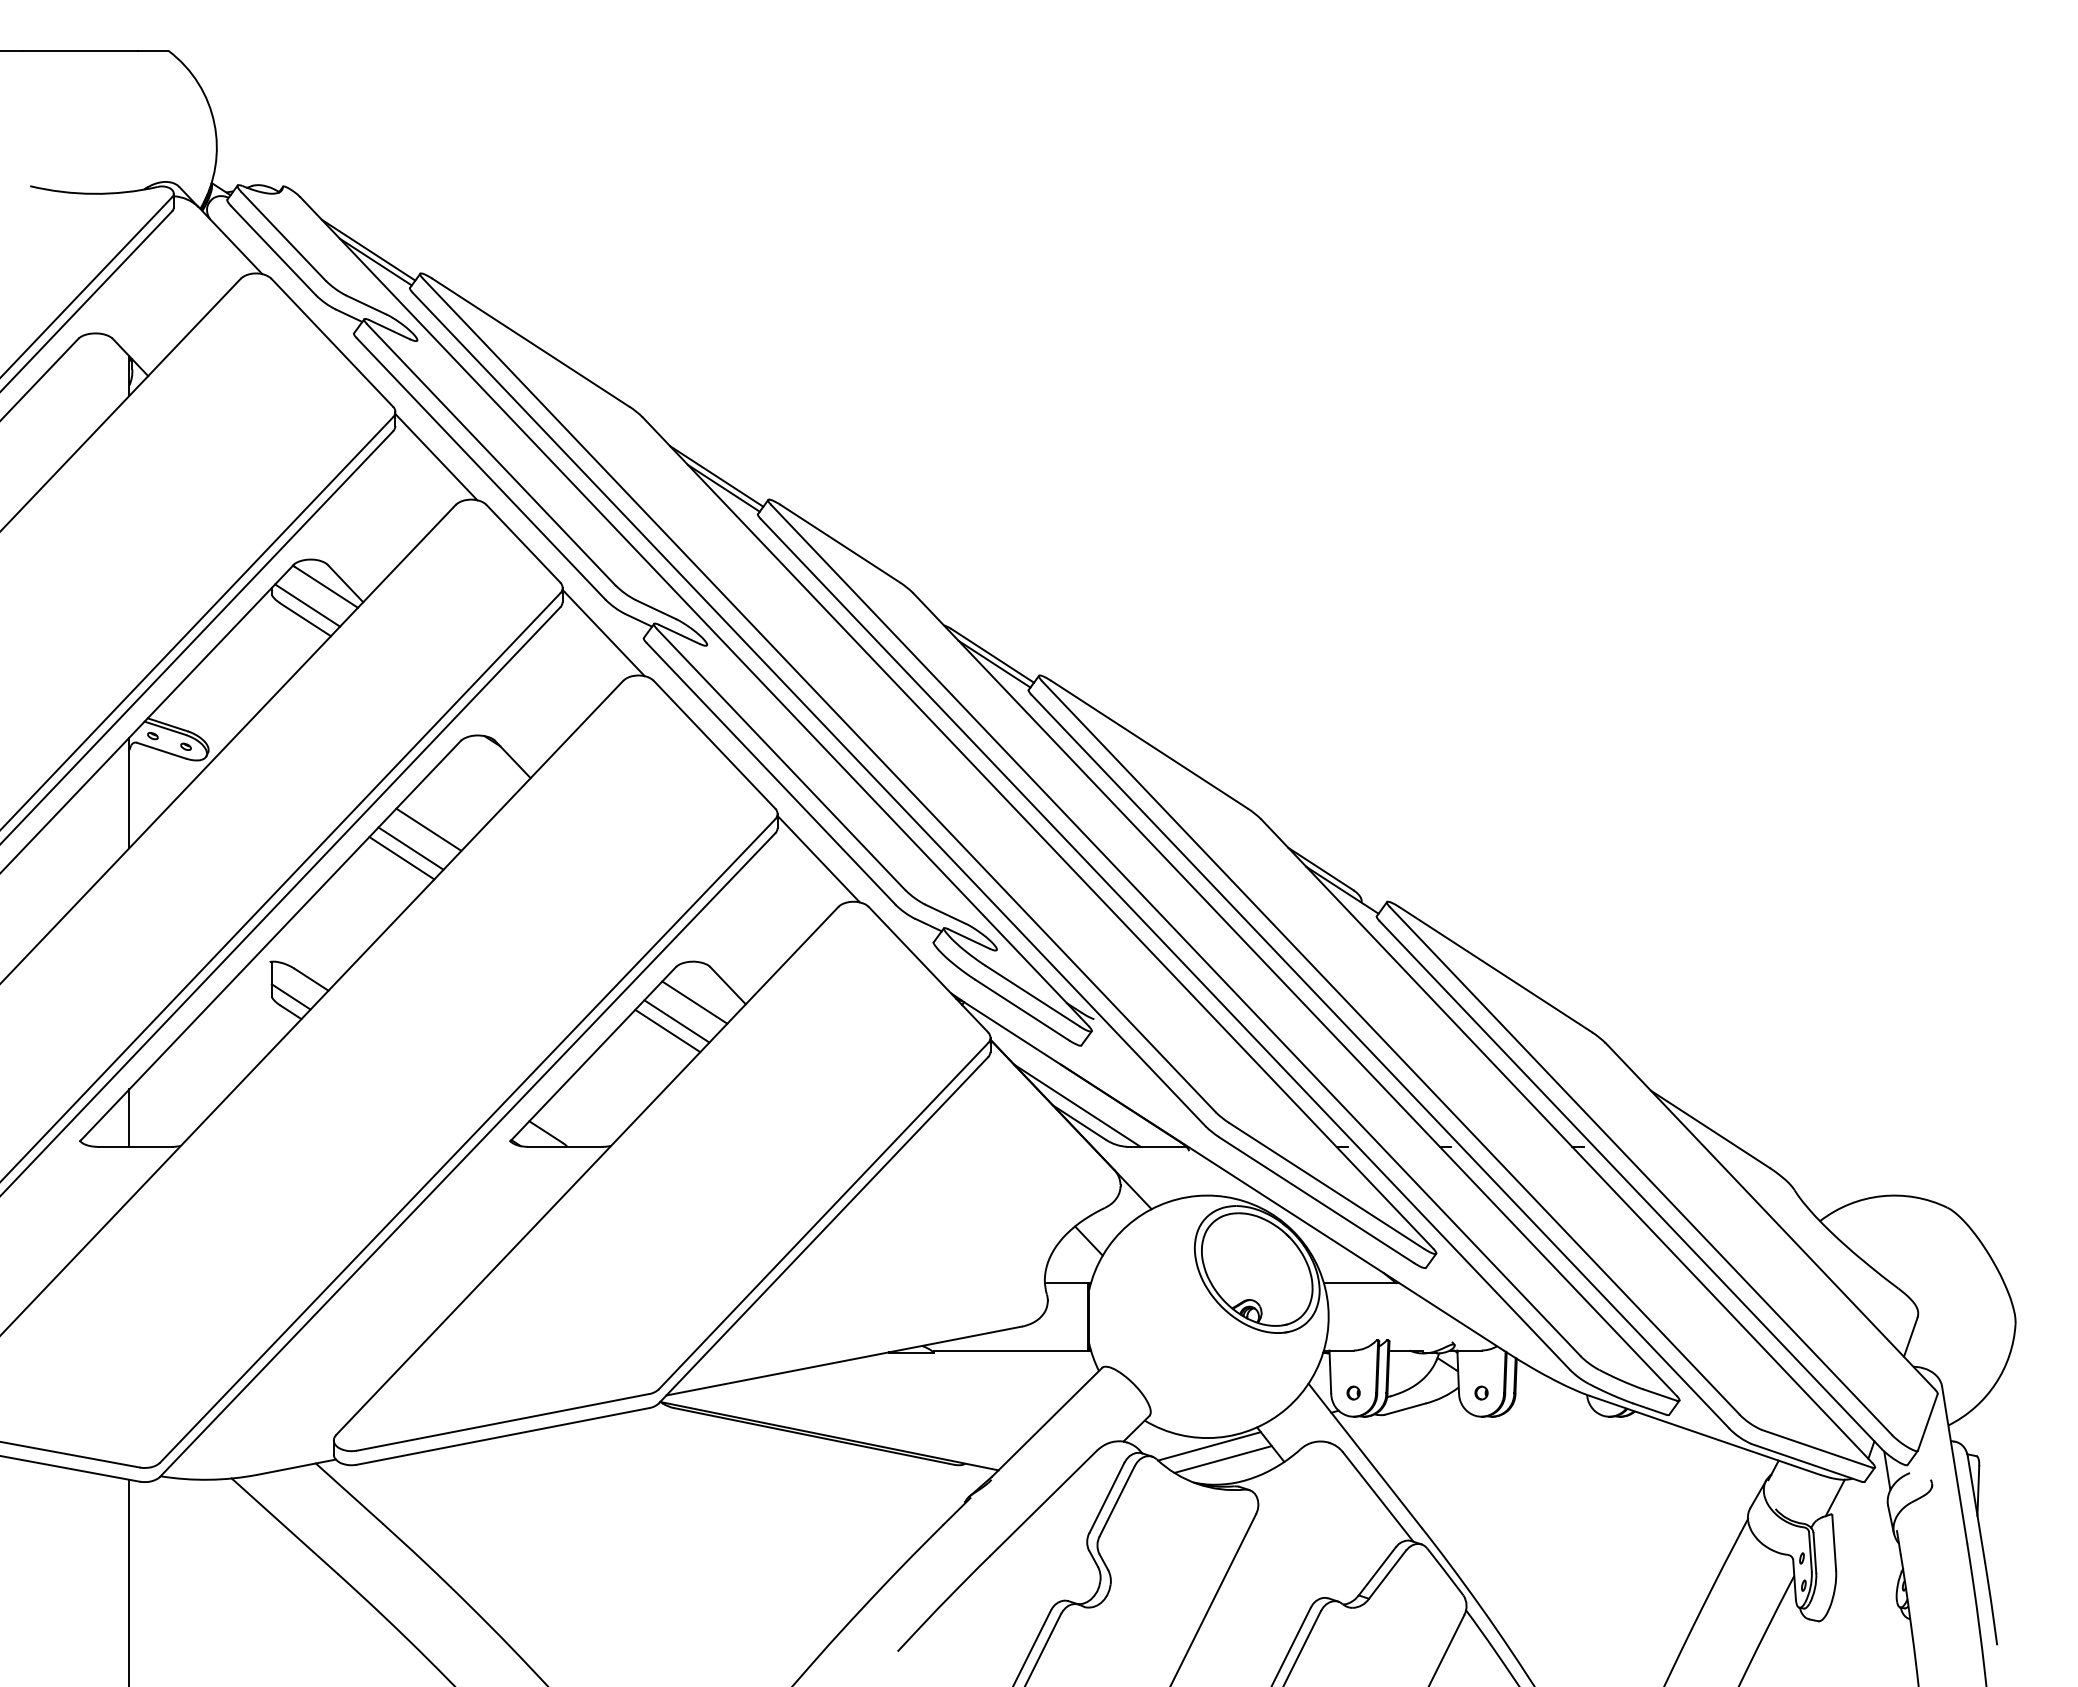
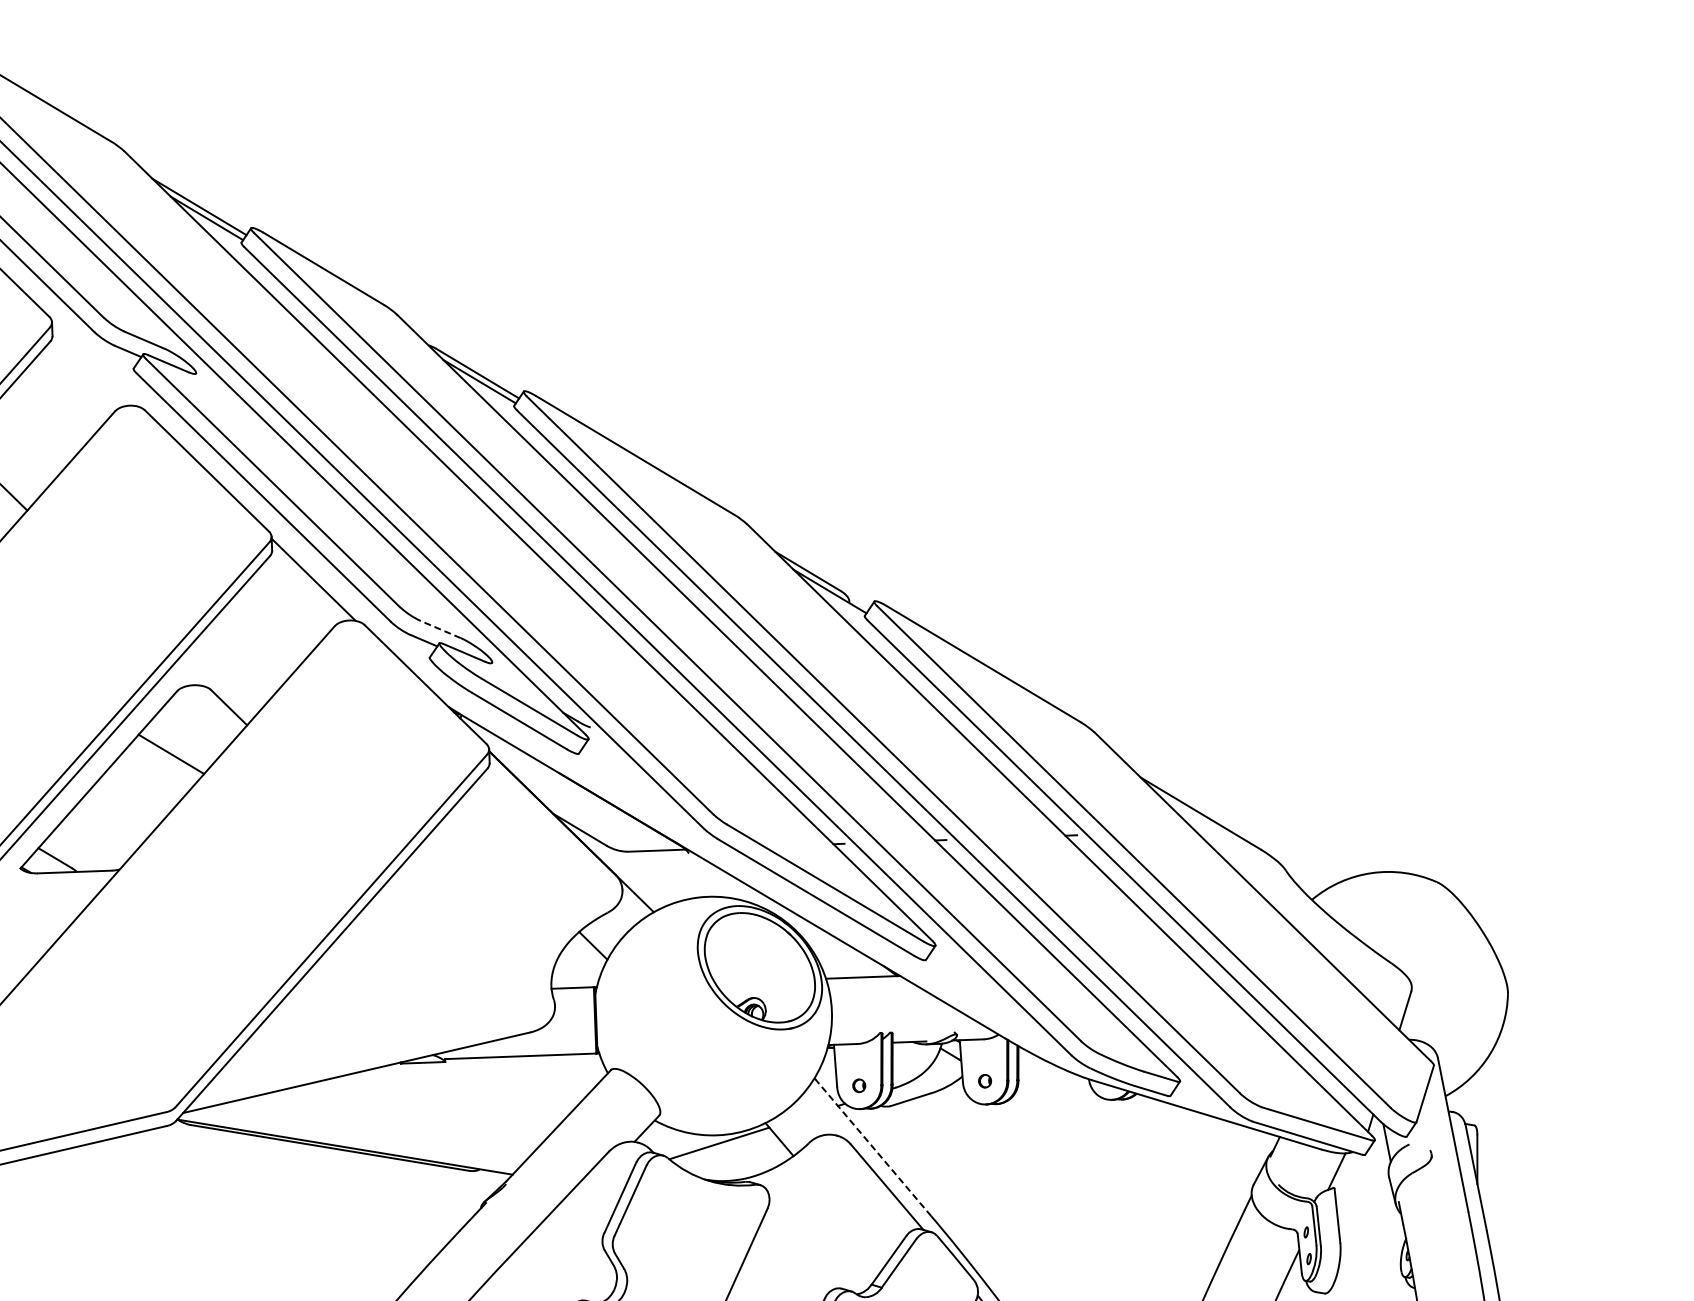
line: (603, 633) -> (93, 365), removed
line: (945, 914) -> (440, 629), solid -> dashed
line: (694, 1002) -> (196, 725), removed
line: (676, 1021) -> (179, 744), removed
line: (1077, 1105) -> (577, 812), removed
line: (1365, 1455) -> (873, 1146), solid -> dashed
line: (1222, 1459) -> (732, 1155), removed

